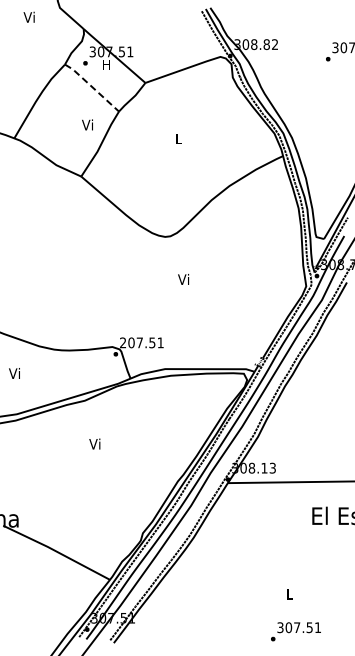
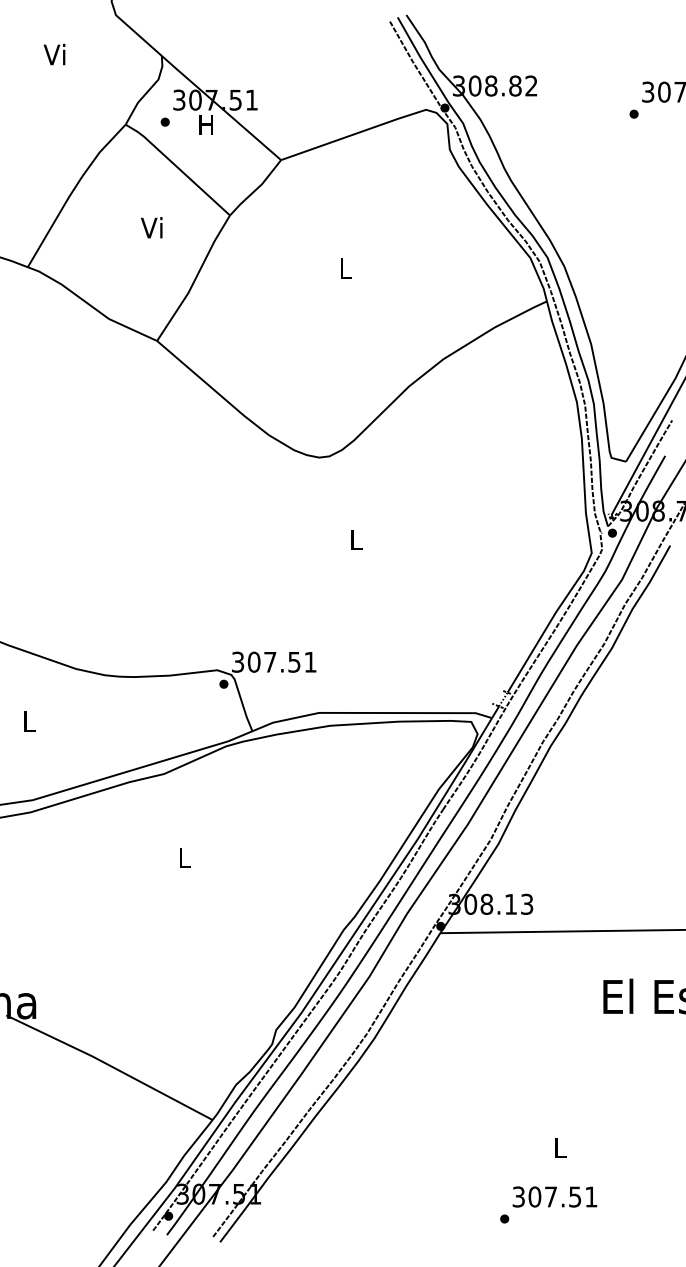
text: (28, 16) -> (53, 52), moved
line: (91, 86) -> (176, 166), dashed -> solid
text: (87, 124) -> (151, 226), moved
text: (183, 279) -> (354, 539), Vi -> L
text: (123, 343) -> (238, 663), 207.51 -> 307.51
text: (14, 373) -> (28, 721), Vi -> L
text: (94, 443) -> (182, 856), Vi -> L
text: (295, 631) -> (547, 1204), moved

